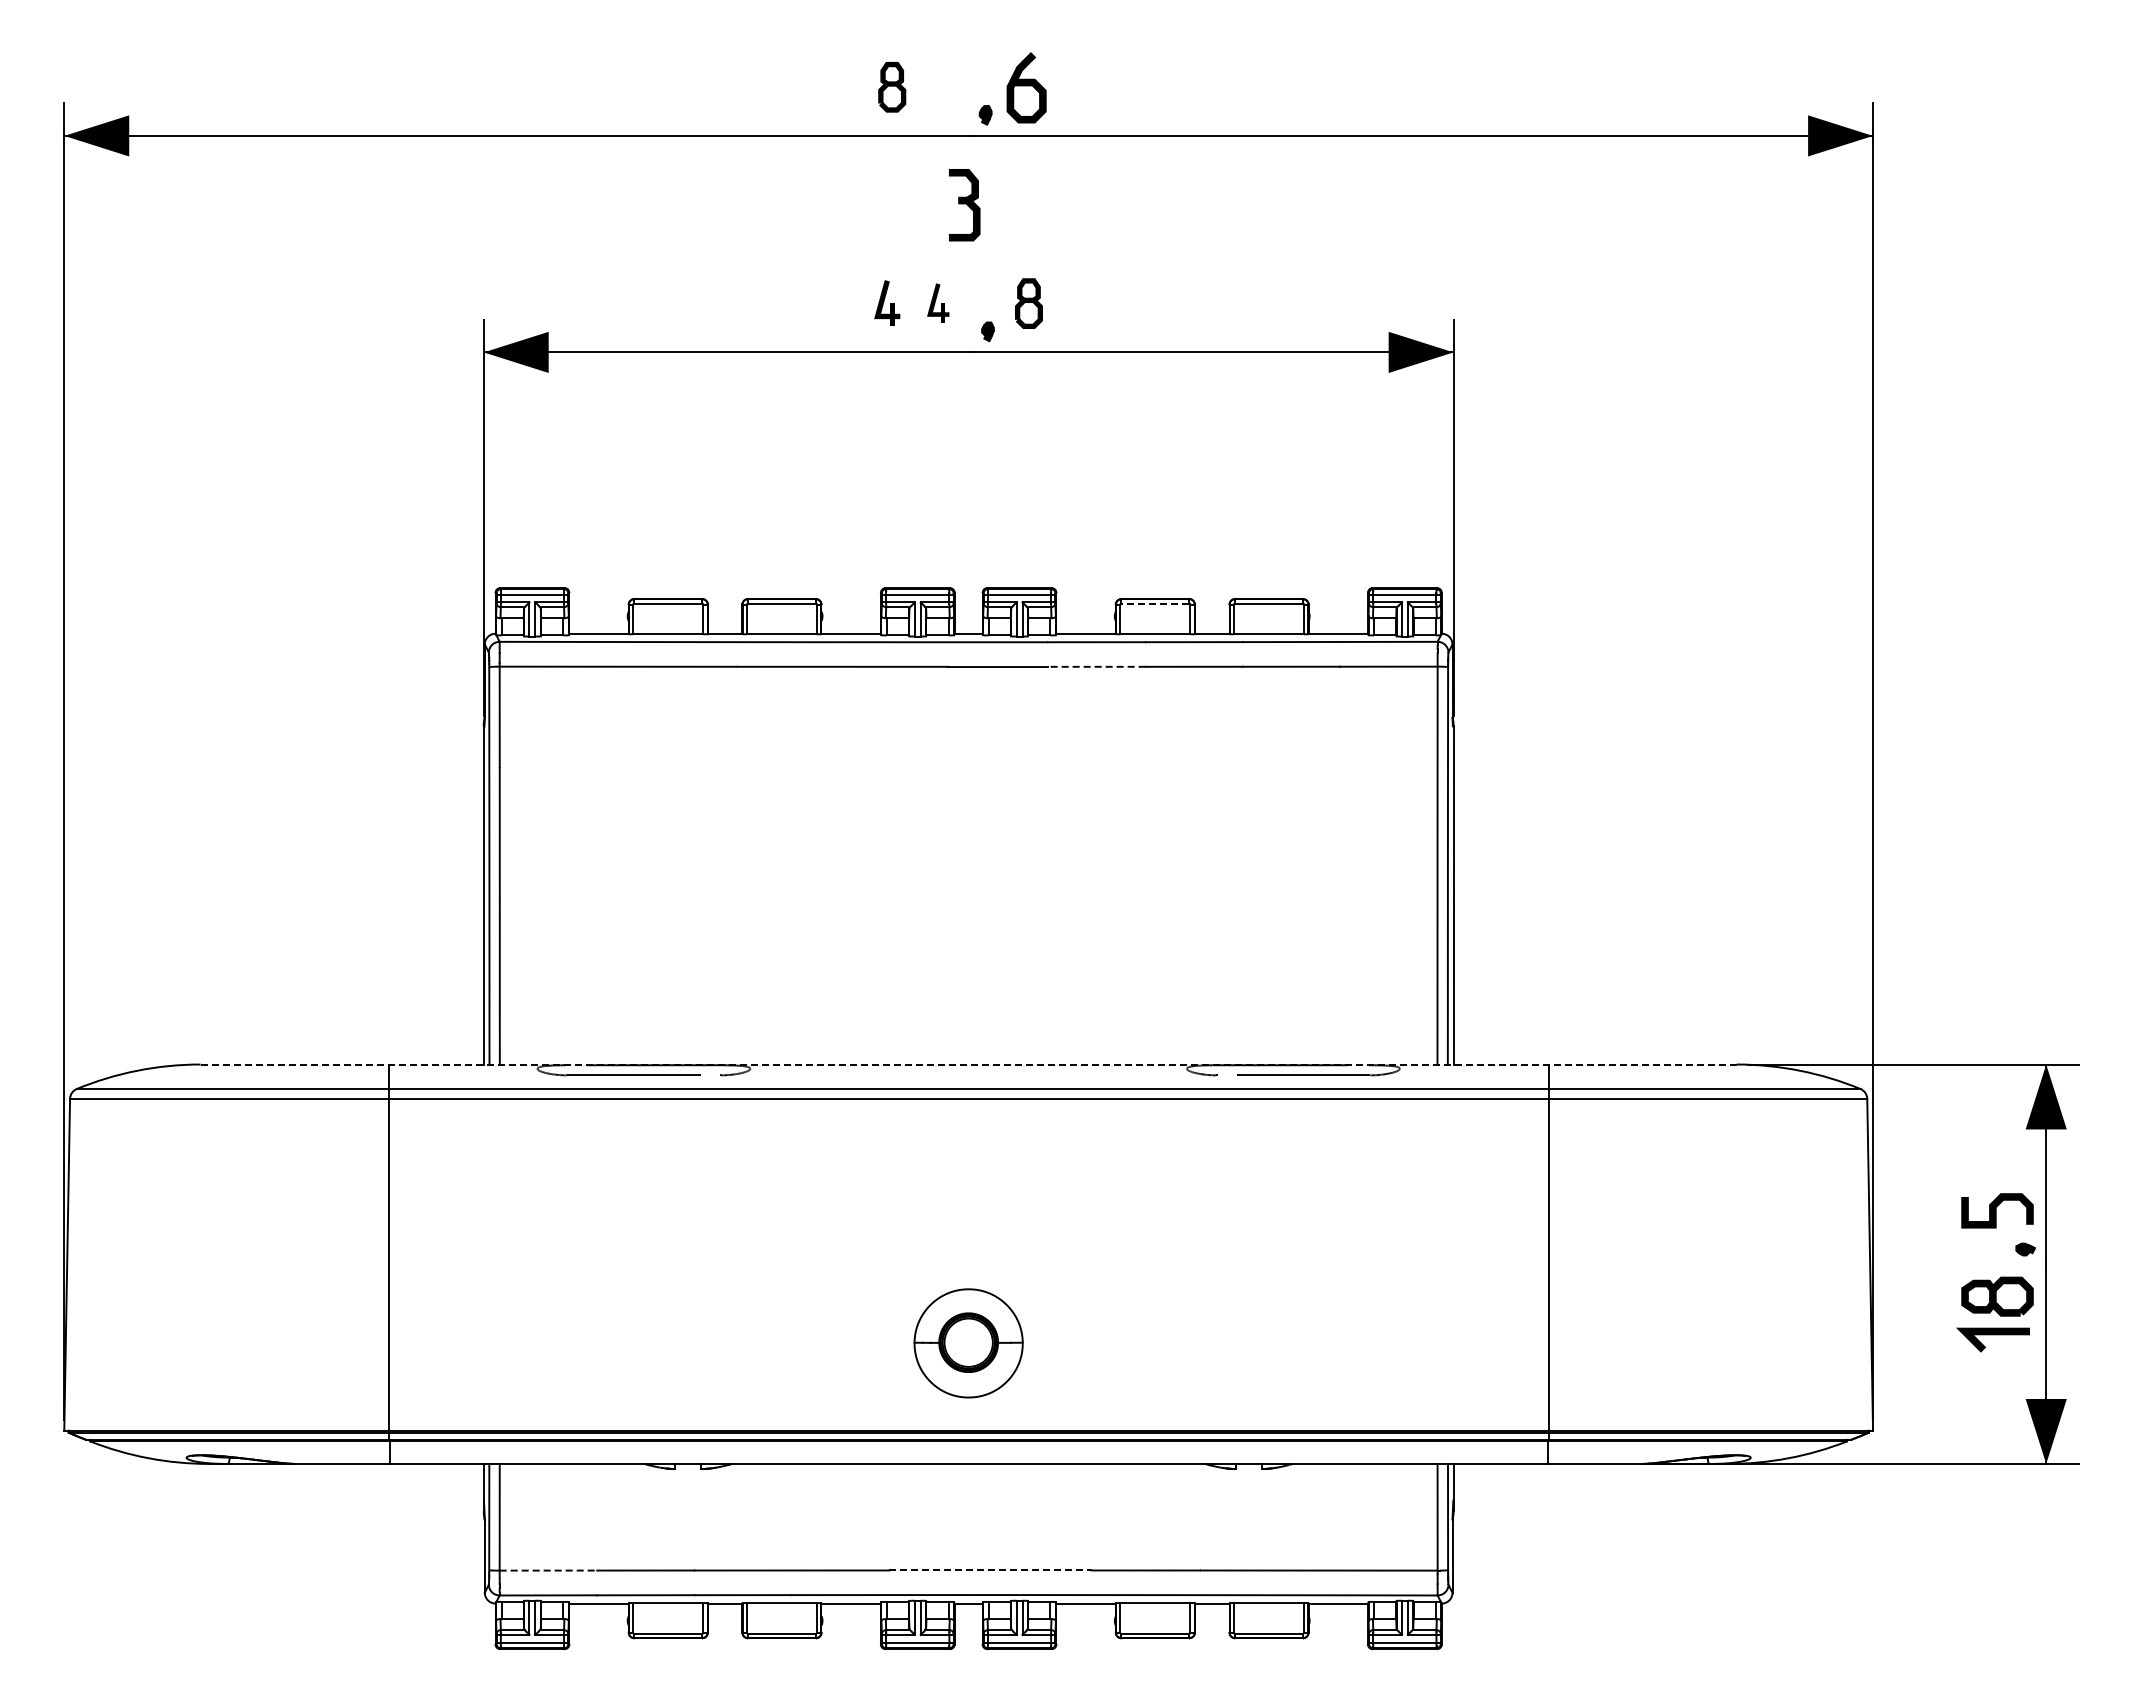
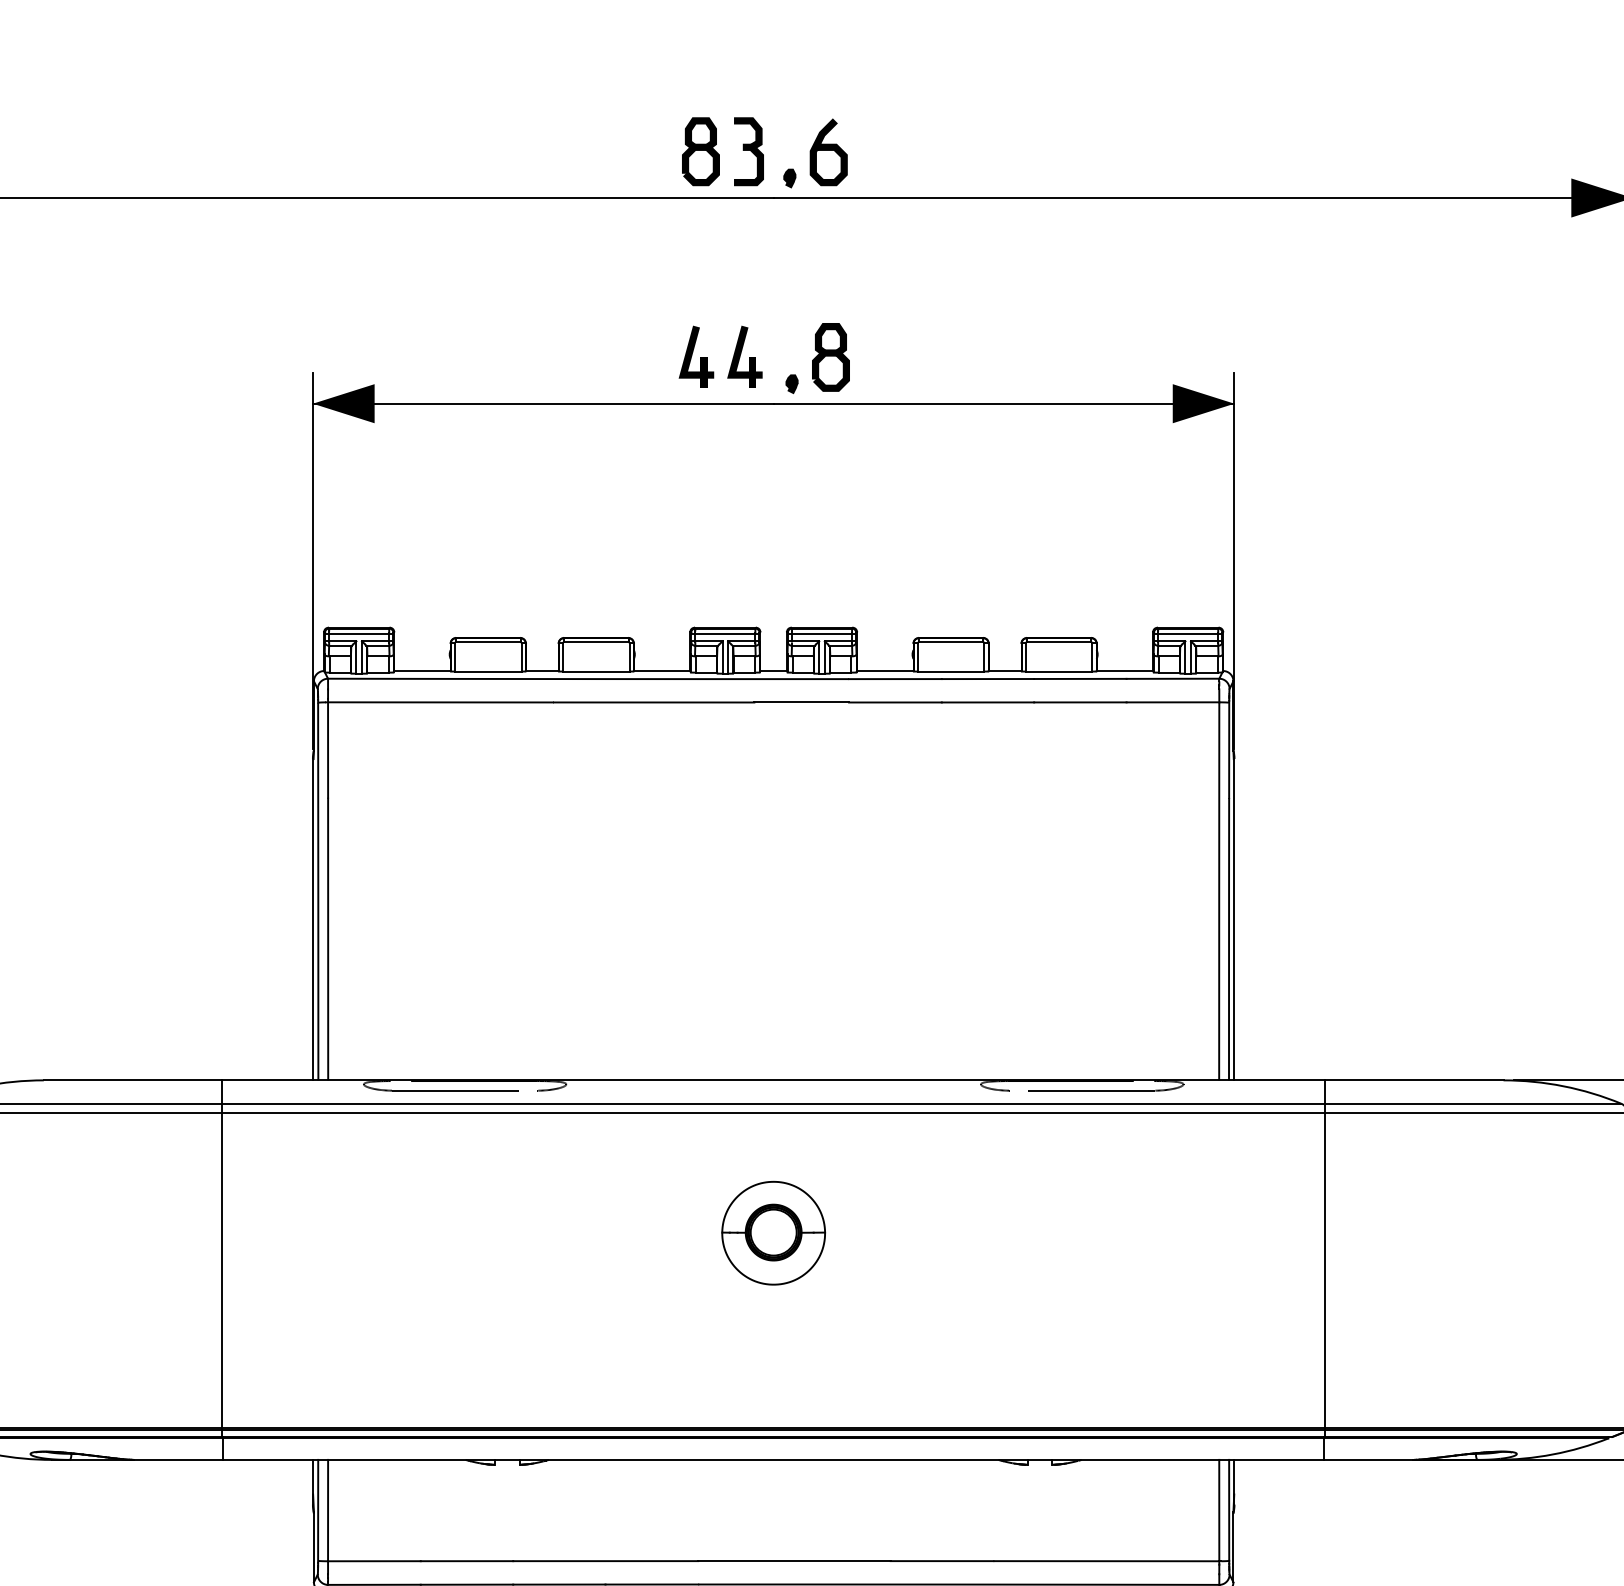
part: (892, 87) -> (701, 152), size x1.43
part: (964, 205) -> (748, 152), moved
part: (886, 302) -> (695, 356), size x1.43
part: (937, 302) -> (744, 356), size x1.67
part: (1028, 303) -> (830, 357), size x1.43
line: (1155, 603) -> (951, 642), dashed -> solid
line: (1096, 666) -> (895, 702), dashed -> solid
line: (968, 1064) -> (773, 1080), dashed -> solid
part: (968, 1343) -> (773, 1233), moved
line: (548, 1570) -> (374, 1561), dashed -> solid
line: (991, 1570) -> (795, 1561), dashed -> solid

